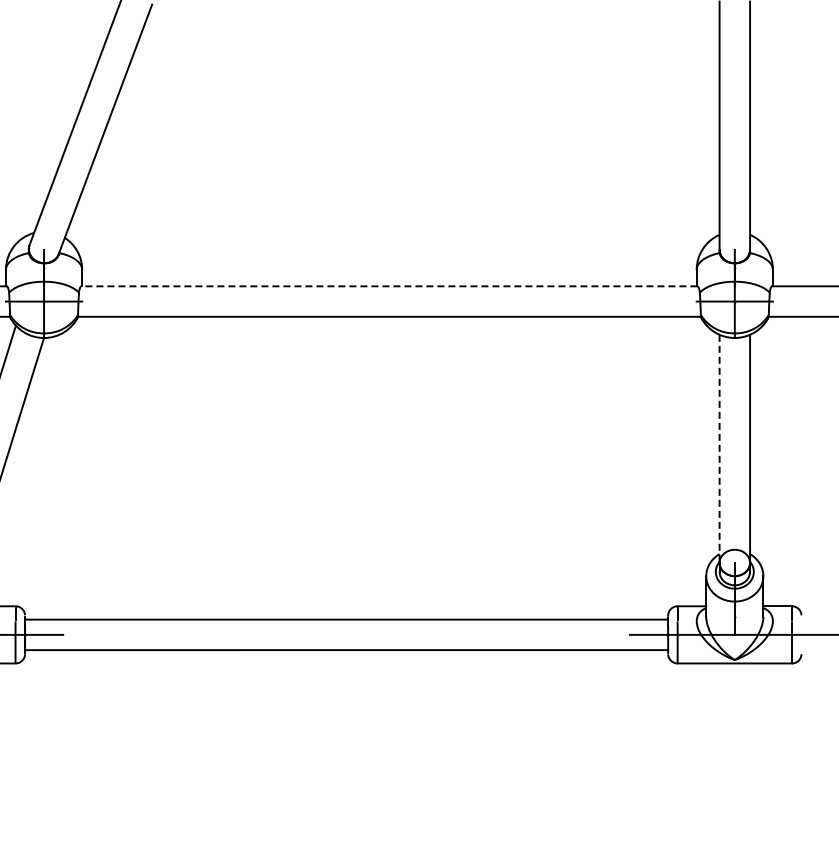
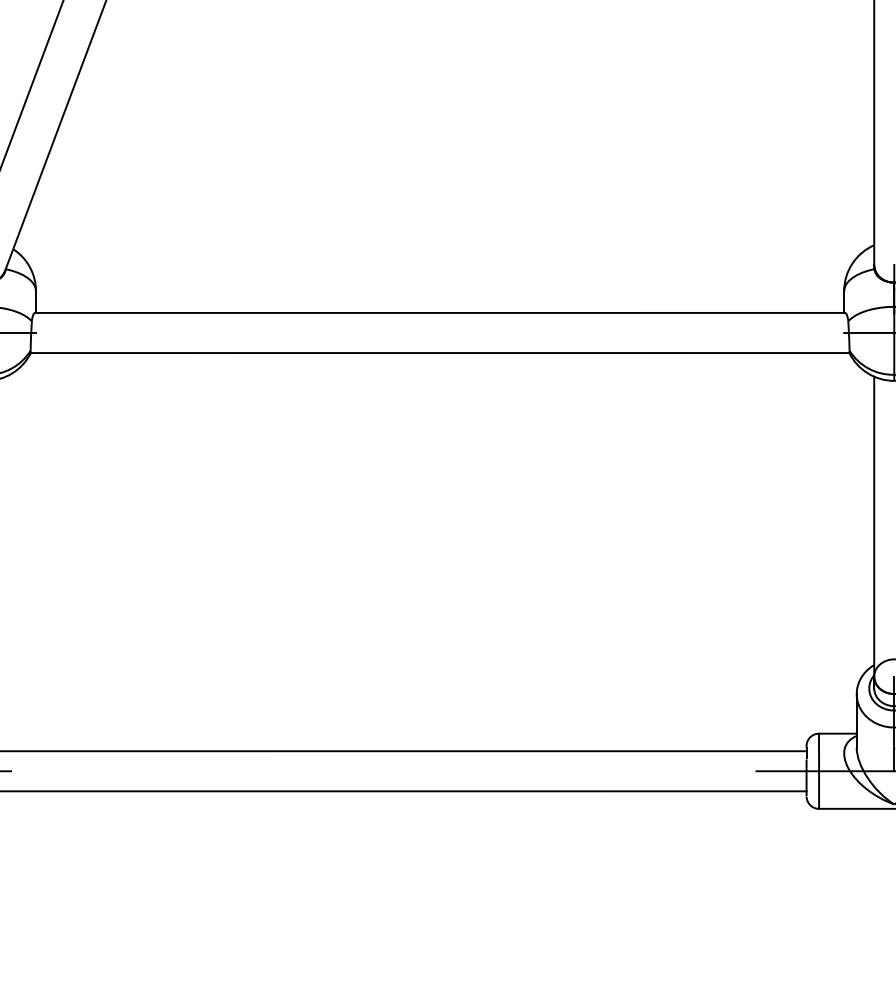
line: (389, 286) -> (440, 313), dashed -> solid
line: (719, 449) -> (874, 527), dashed -> solid

